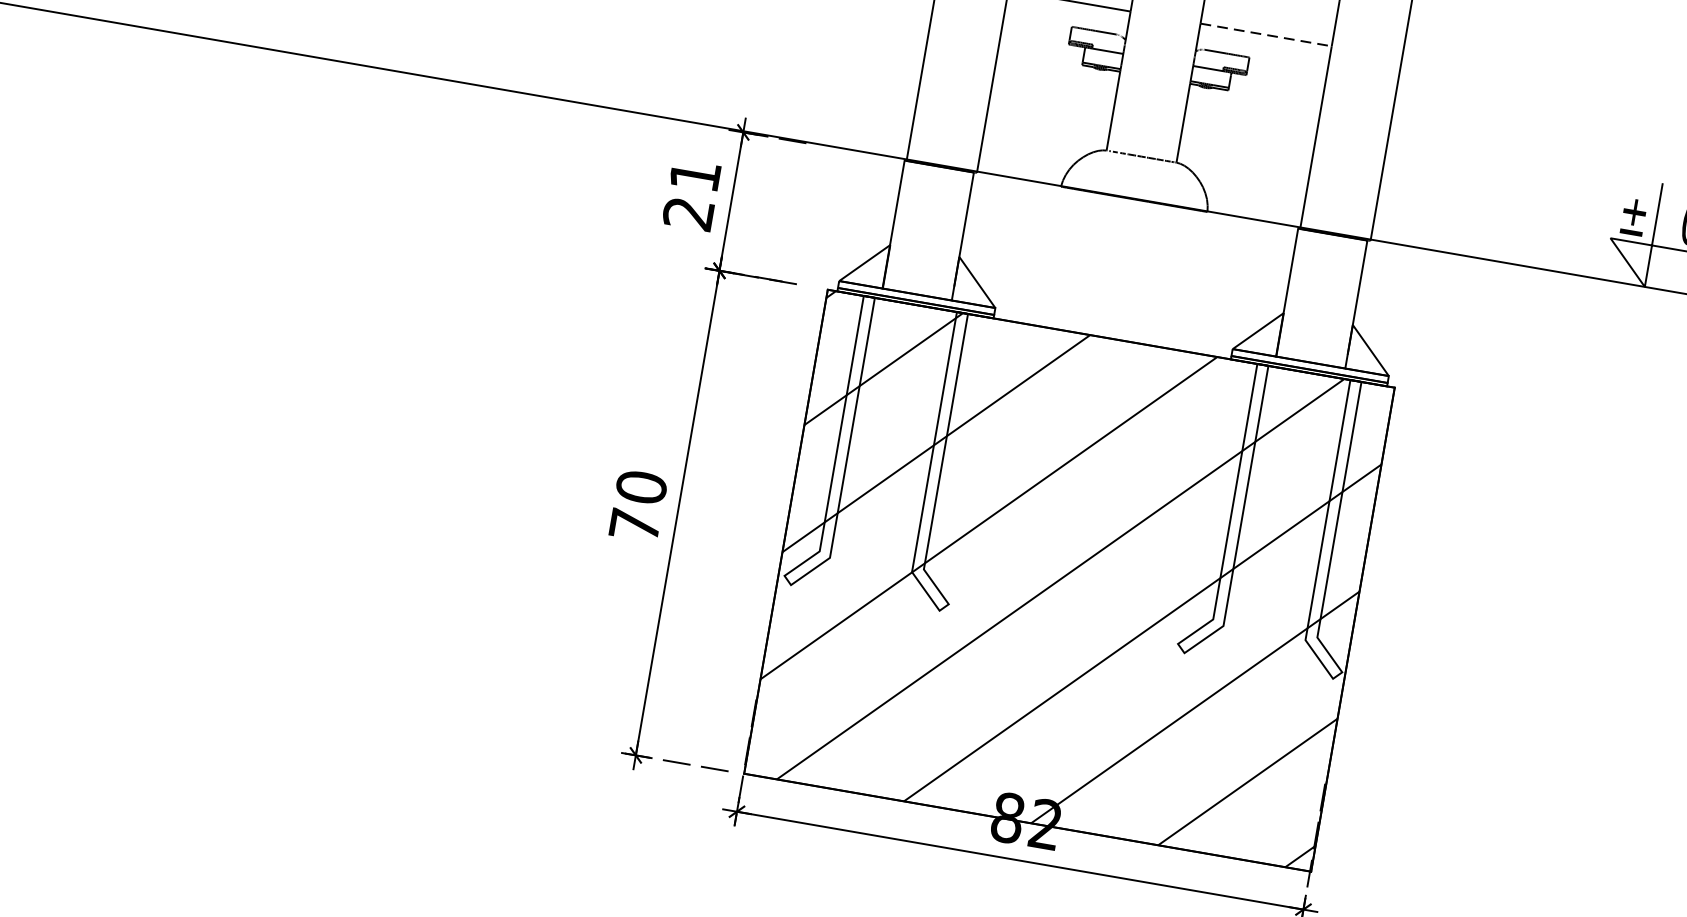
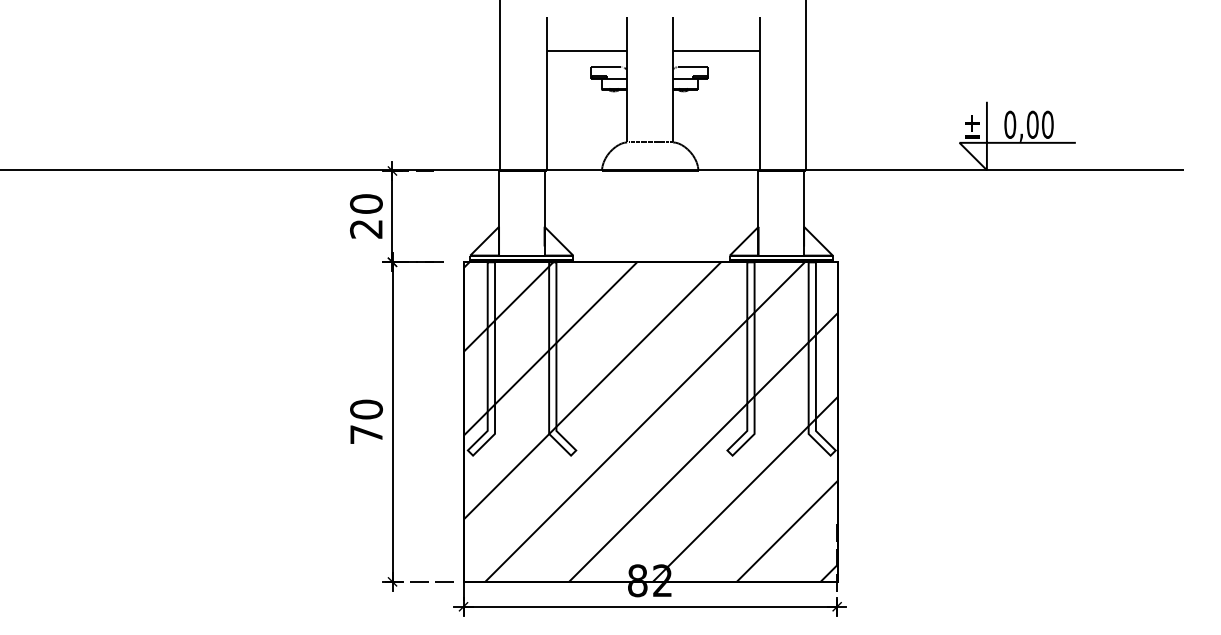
line: (1267, 34) -> (717, 50), dashed -> solid
text: (695, 174) -> (366, 203), 21 -> 20

